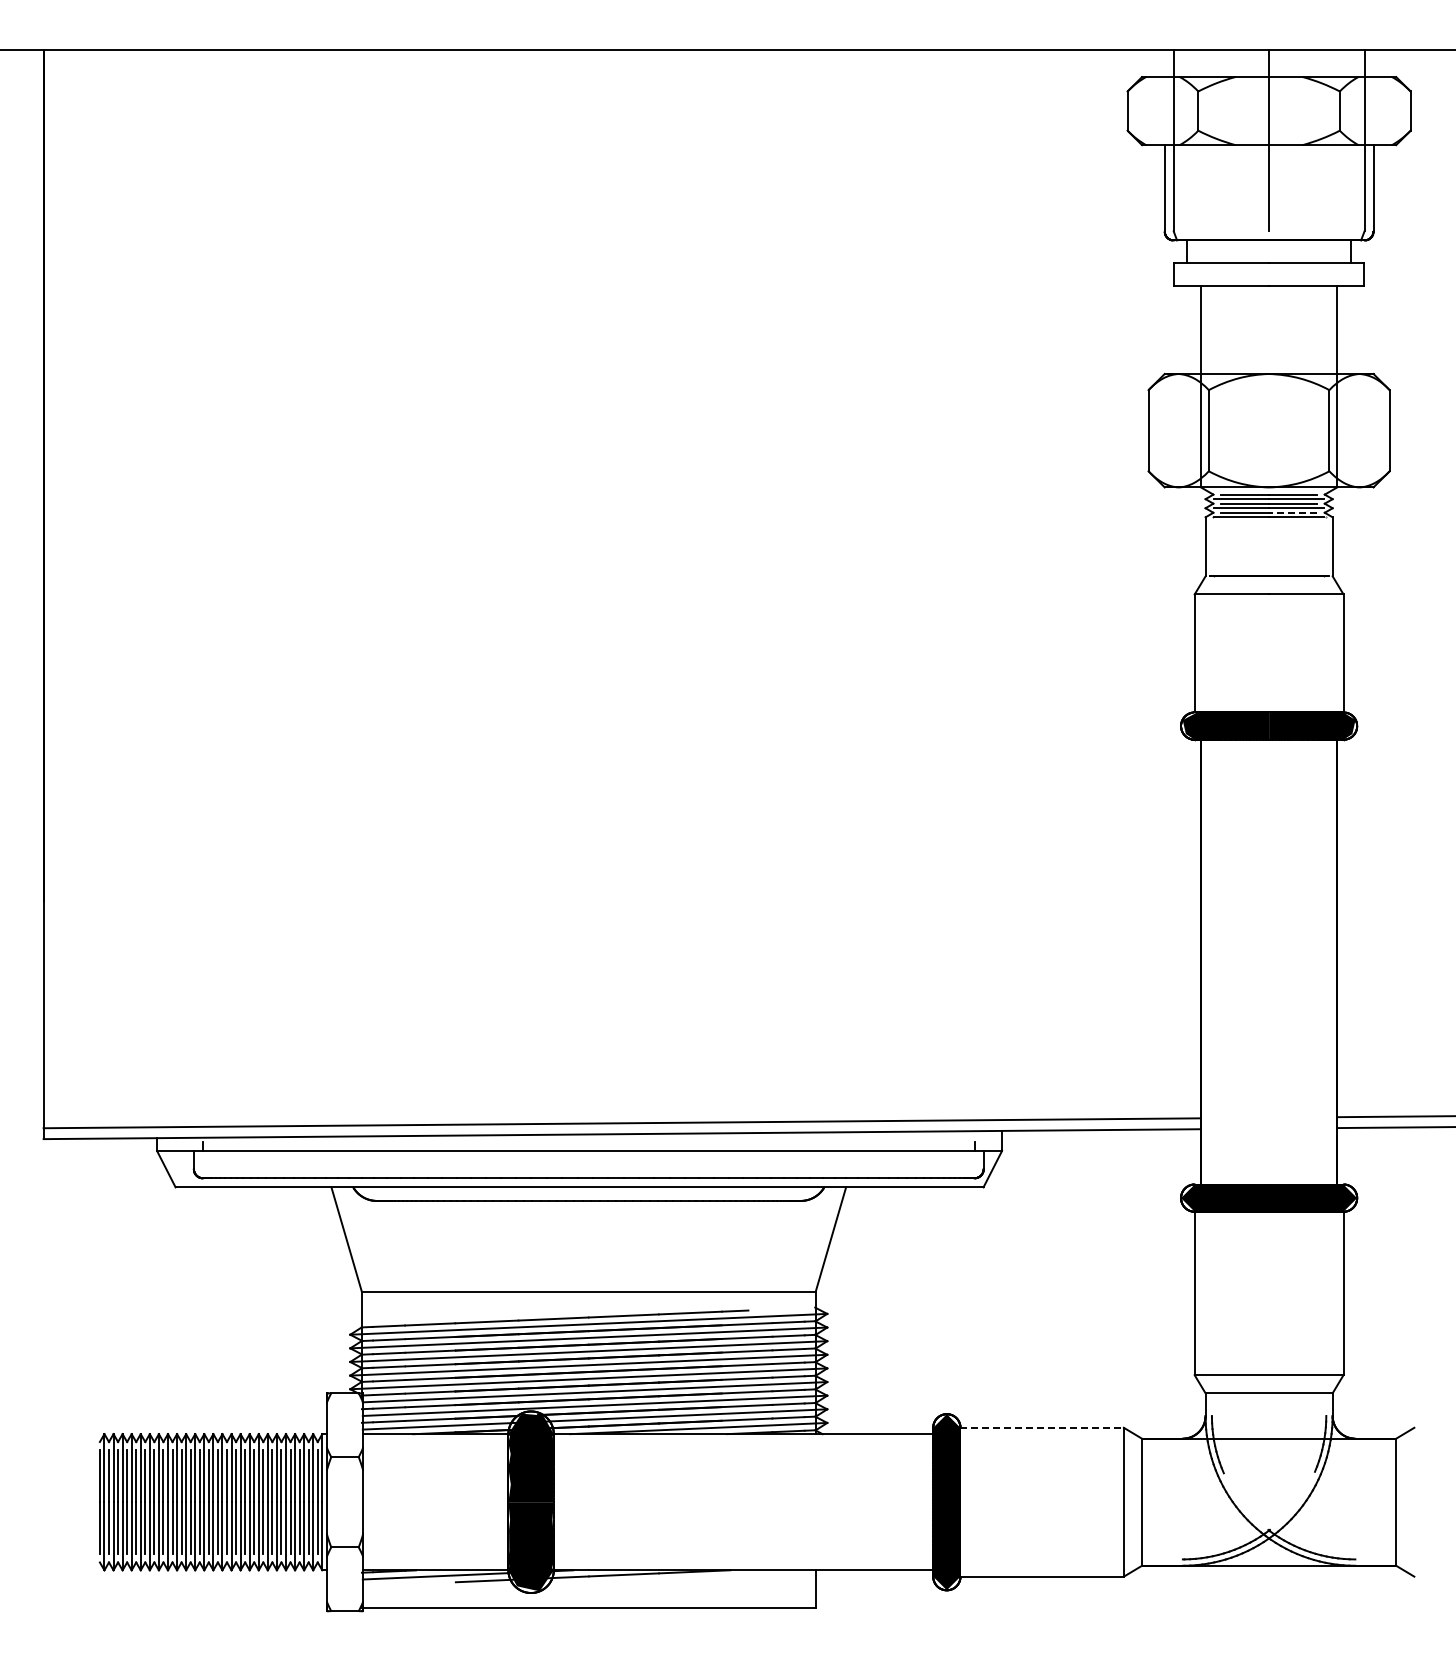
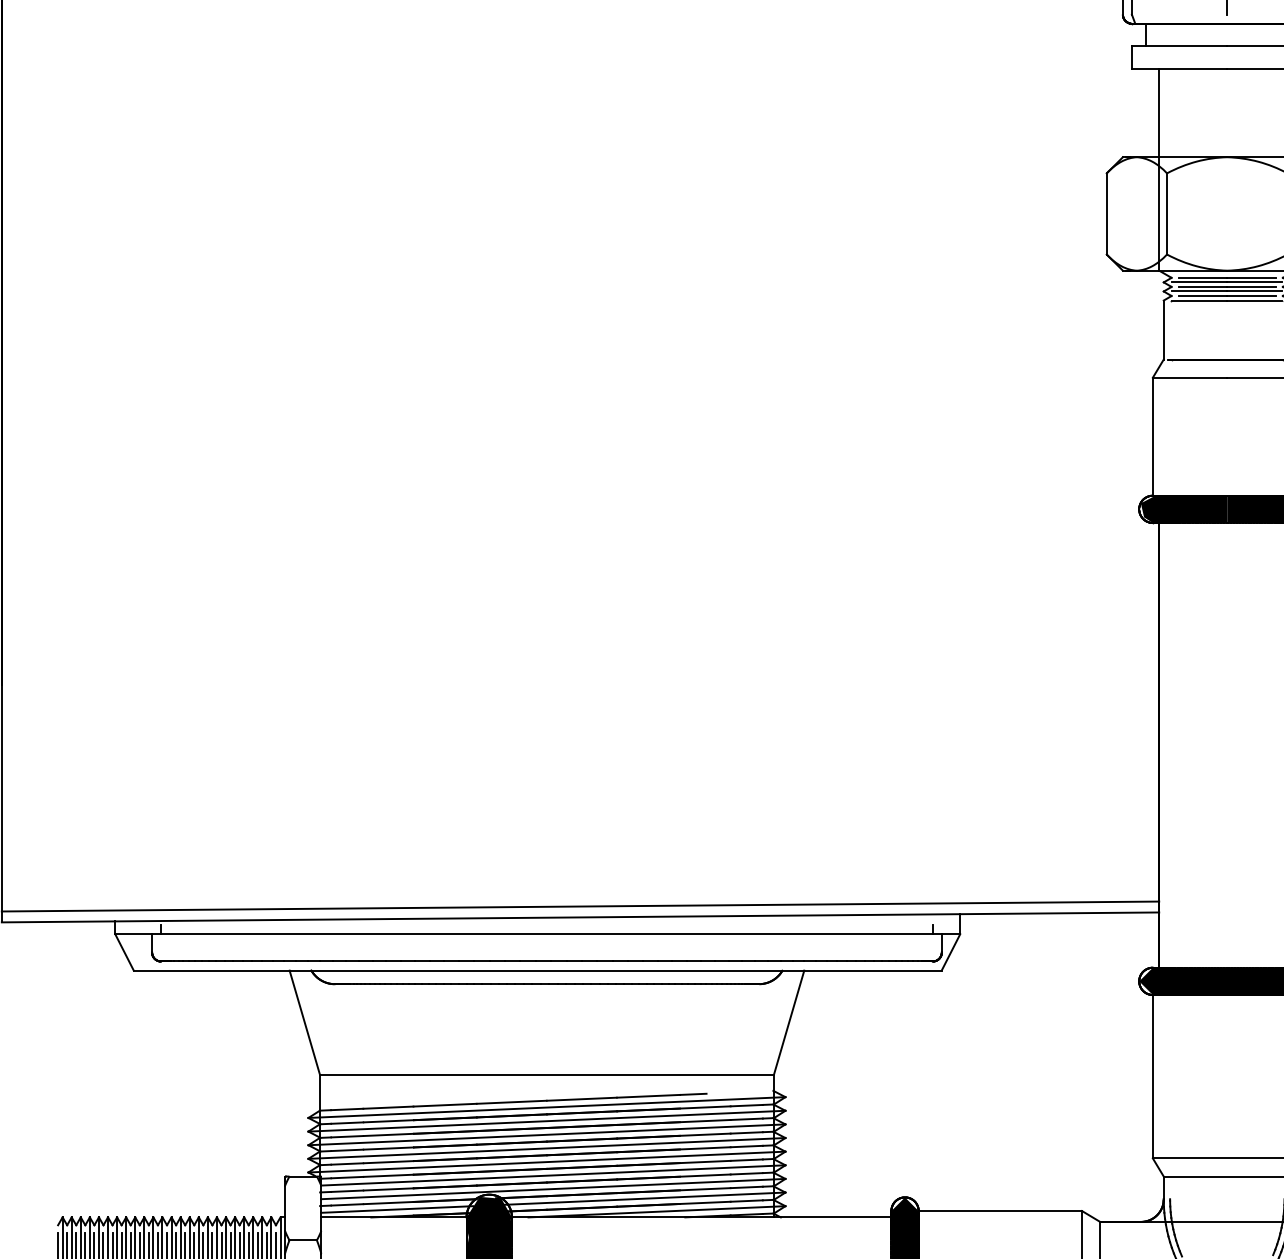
line: (1292, 512) -> (1250, 295), dashed -> solid
line: (1042, 1427) -> (1000, 1210), dashed -> solid

